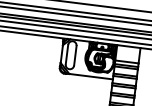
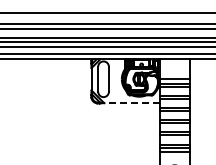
line: (91, 77) -> (132, 103), solid -> dashed

